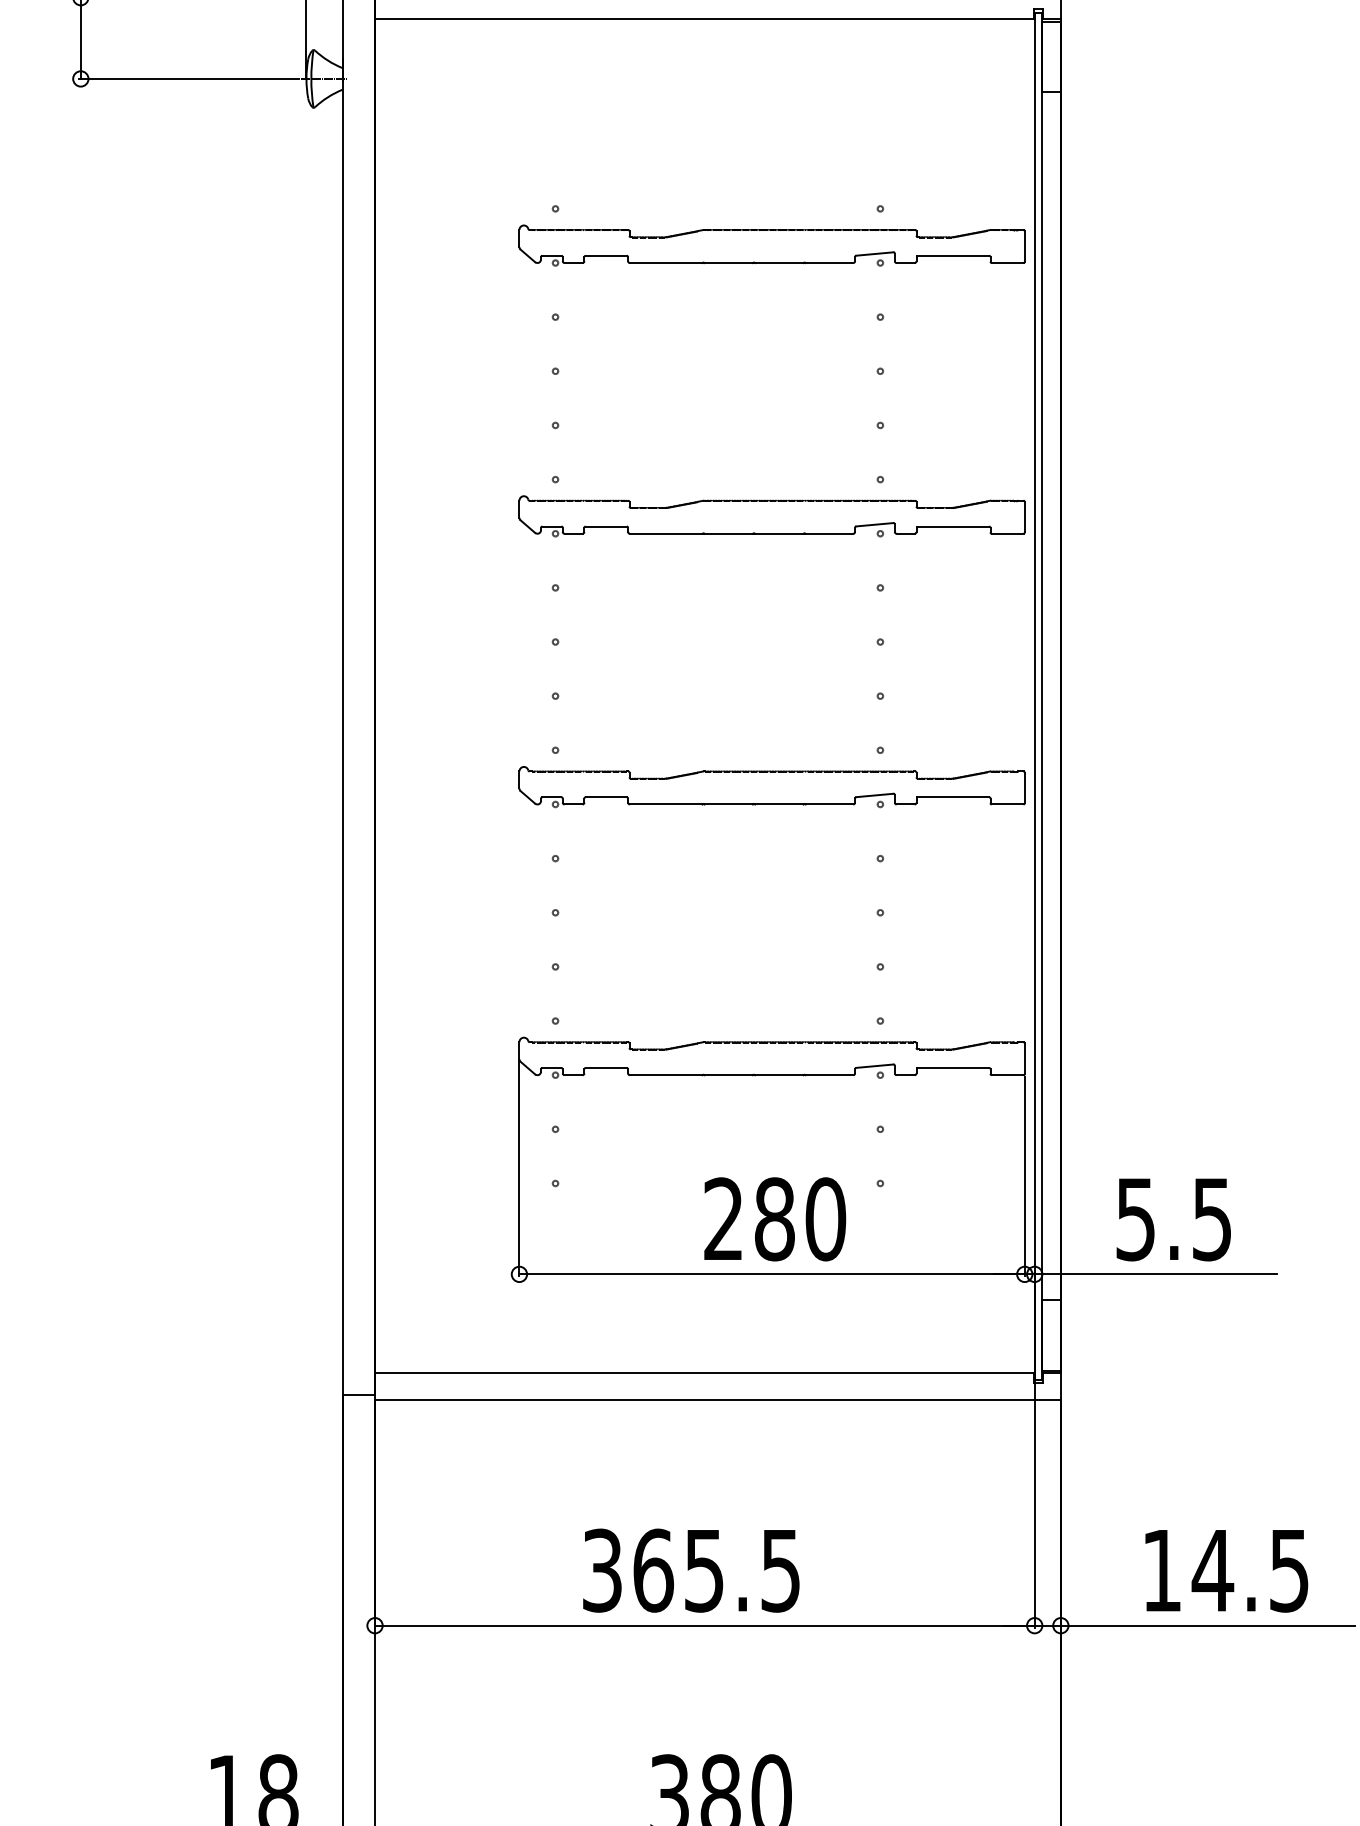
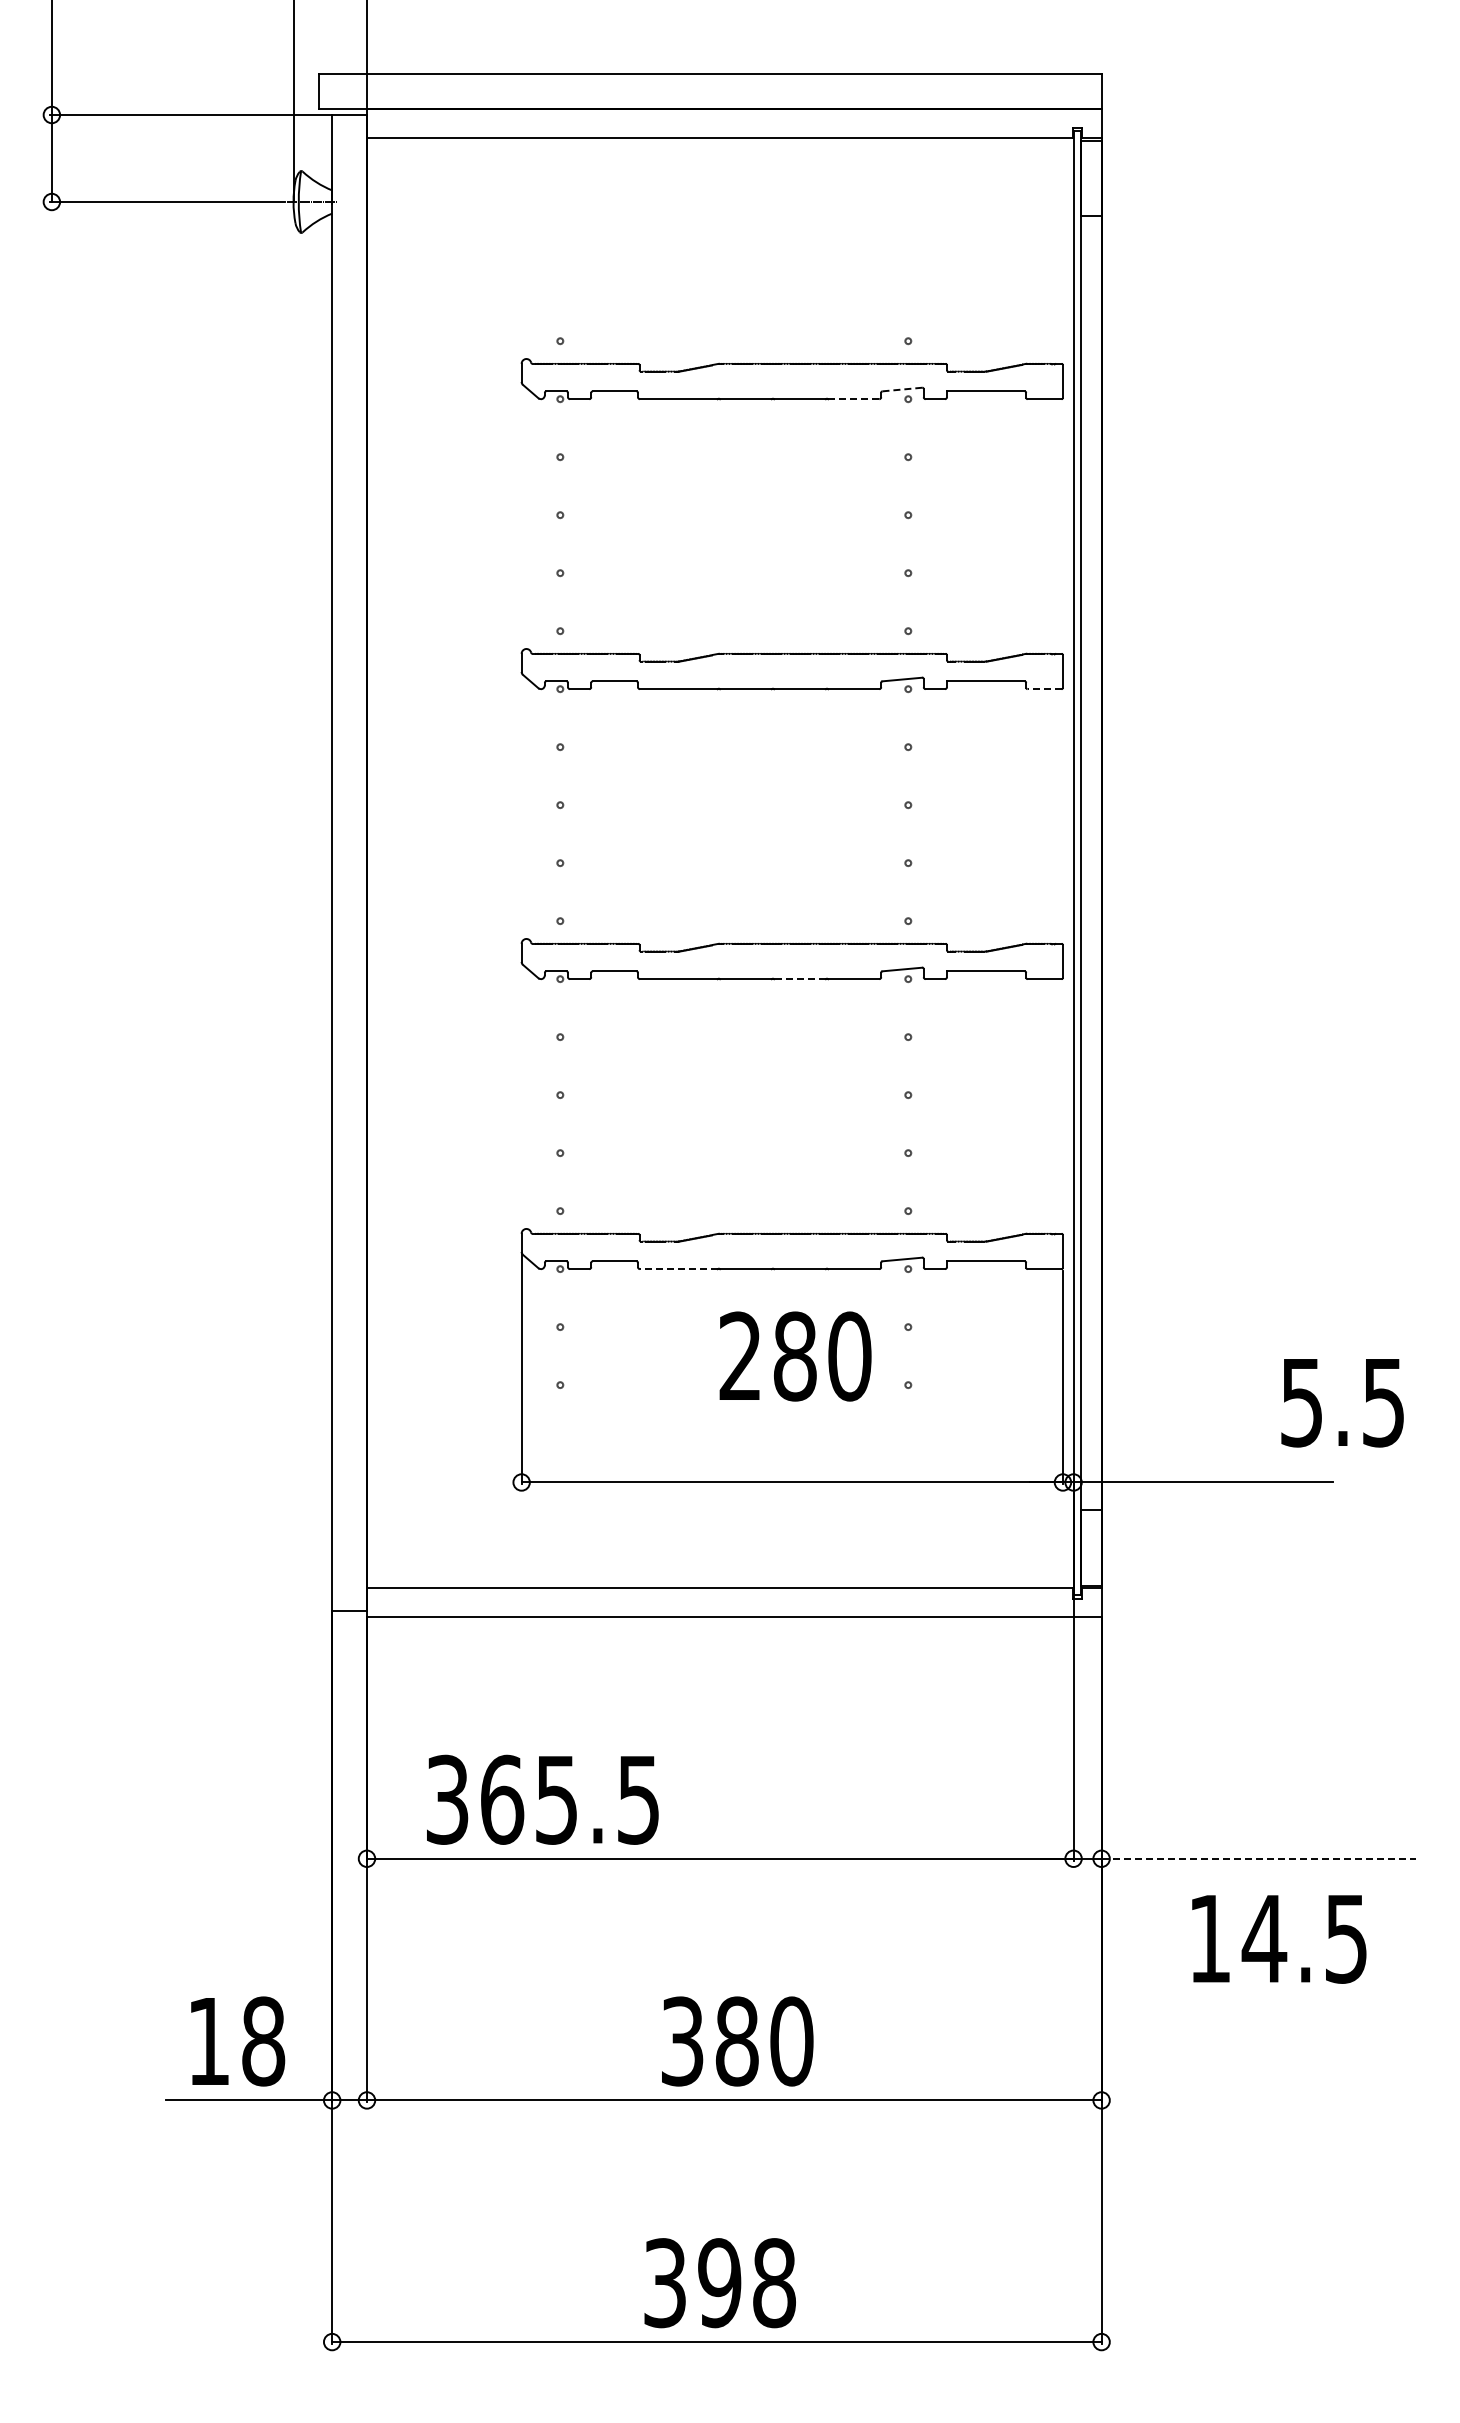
line: (874, 253) -> (902, 389), solid -> dashed
line: (829, 263) -> (853, 399), solid -> dashed
line: (1007, 534) -> (1044, 689), solid -> dashed
line: (779, 804) -> (800, 979), solid -> dashed
line: (665, 1075) -> (678, 1269), solid -> dashed
text: (775, 1219) -> (795, 1356), moved
text: (1173, 1220) -> (1342, 1403), moved
text: (691, 1570) -> (542, 1799), moved
text: (1226, 1571) -> (1279, 1939), moved
line: (1208, 1625) -> (1259, 1858), solid -> dashed

